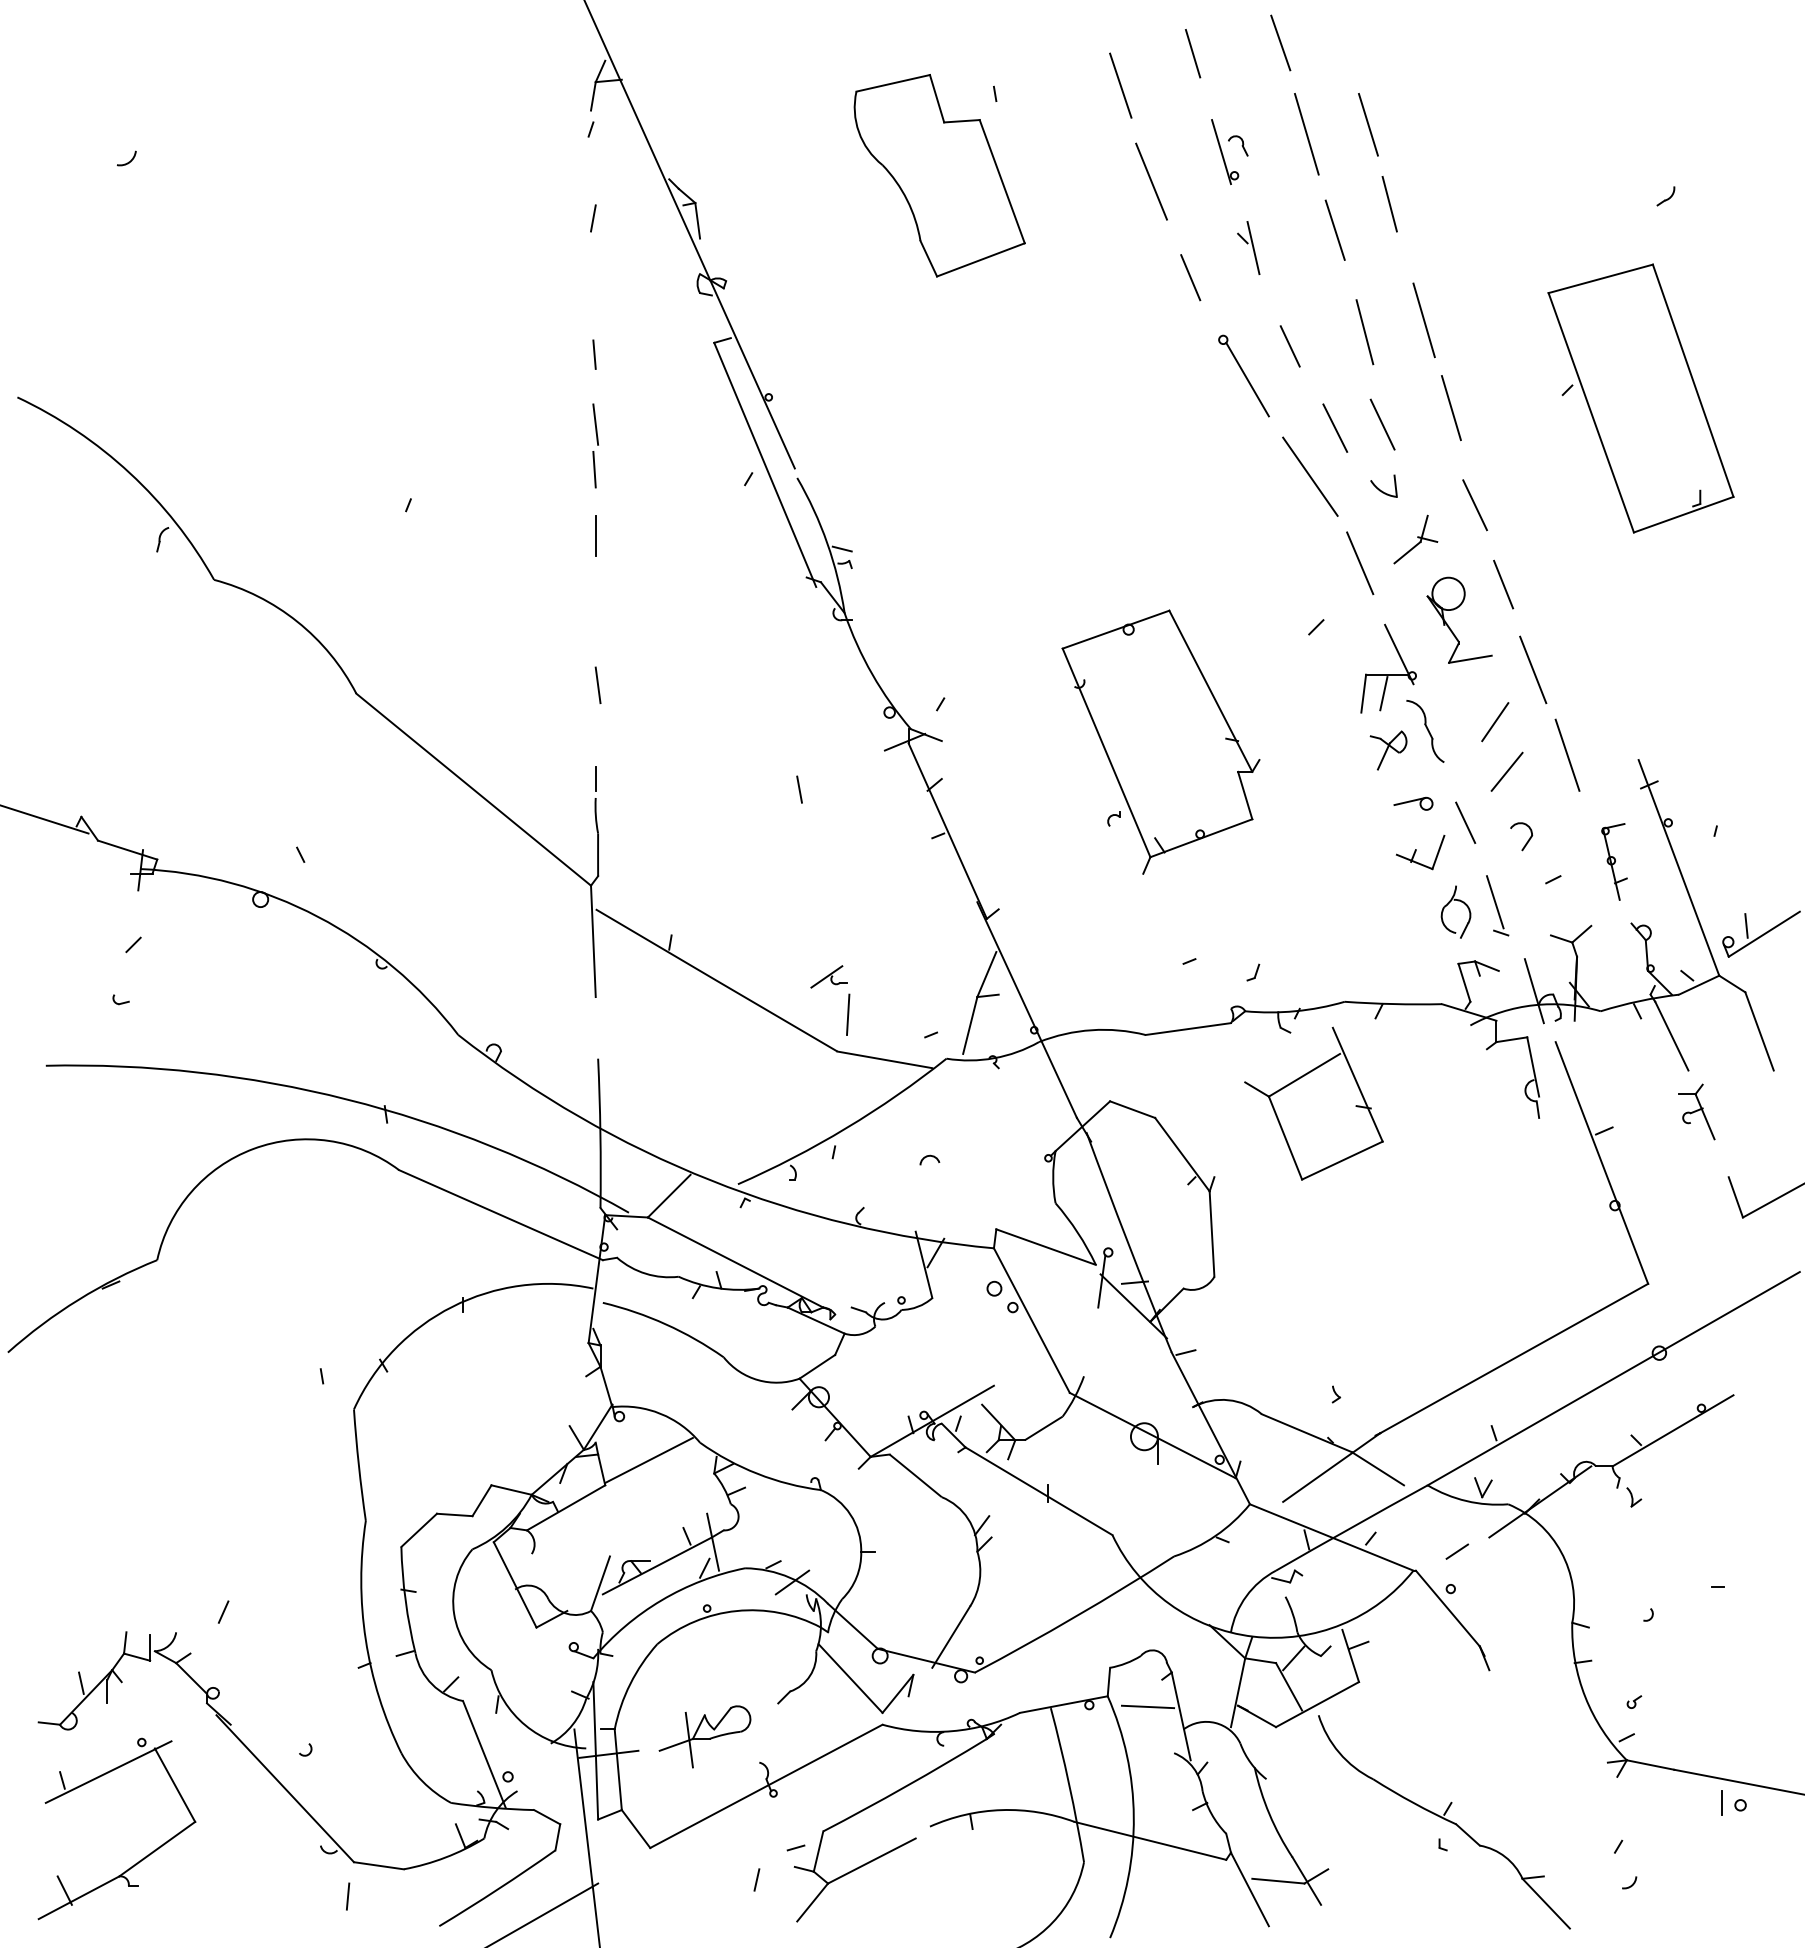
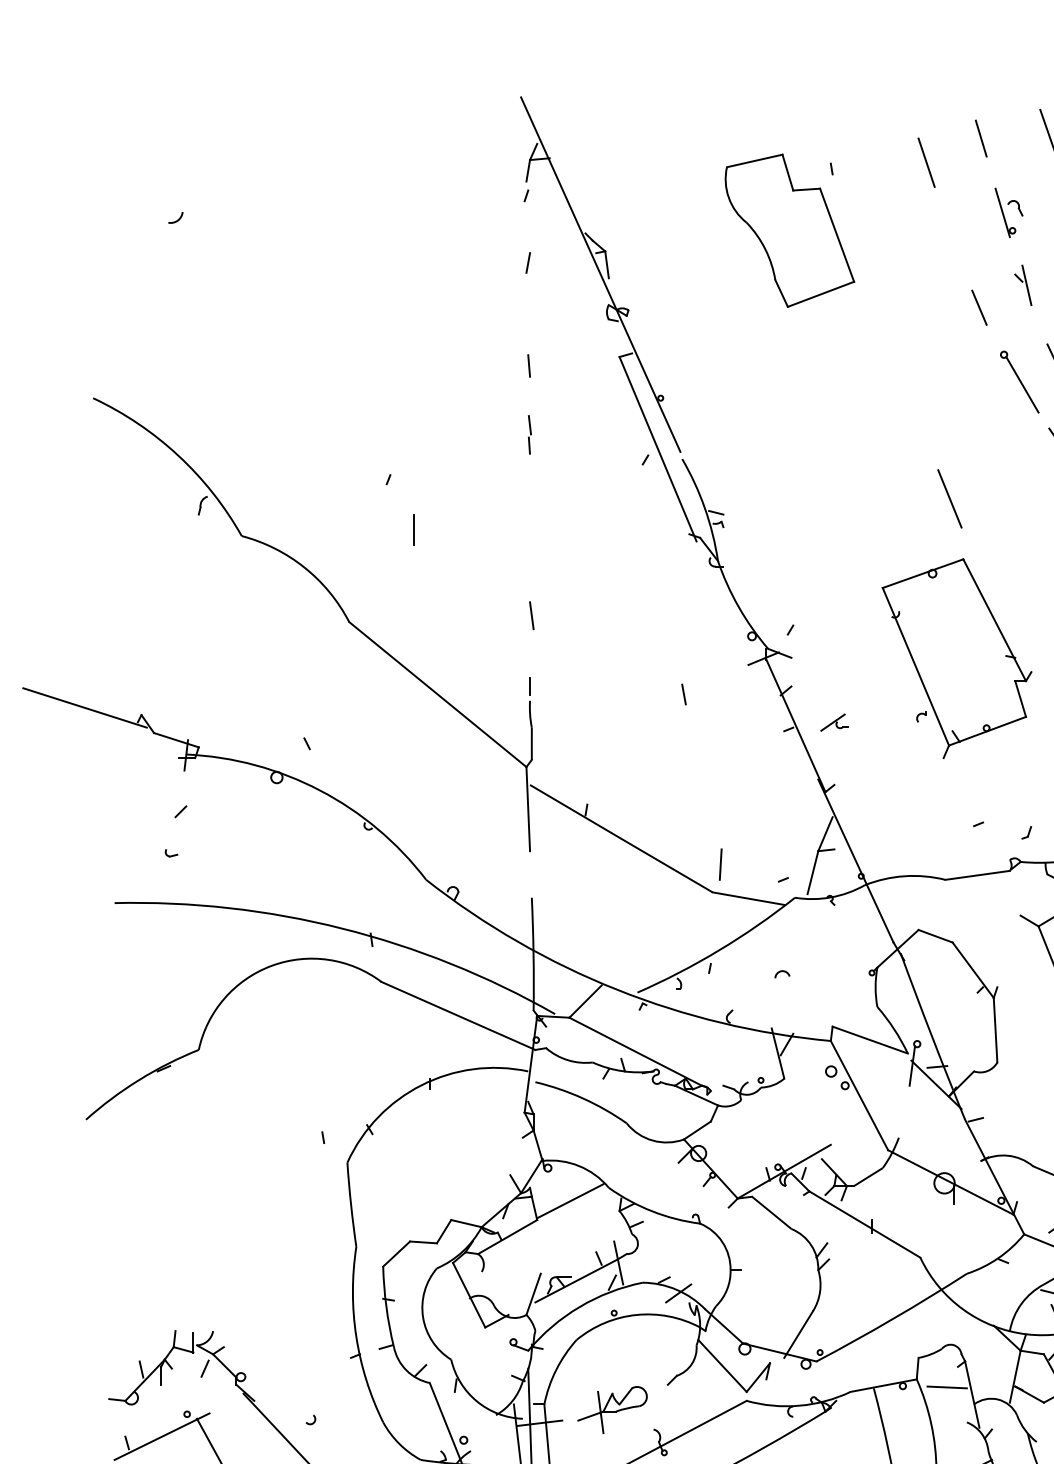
line: (1151, 181) -> (949, 498), moved
part: (595, 445) -> (529, 434), size x0.6
line: (595, 535) -> (414, 529), moved
part: (828, 976) -> (834, 722), moved
line: (223, 1611) -> (205, 1368), moved

